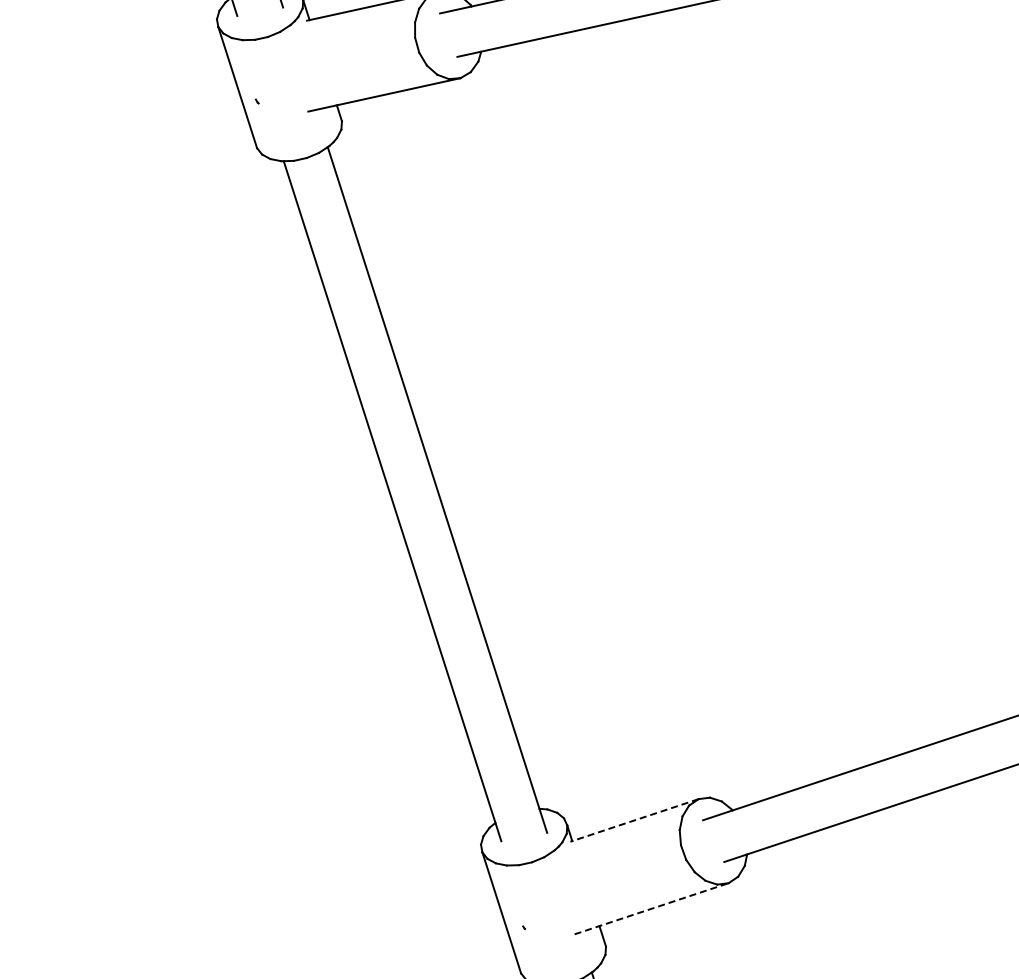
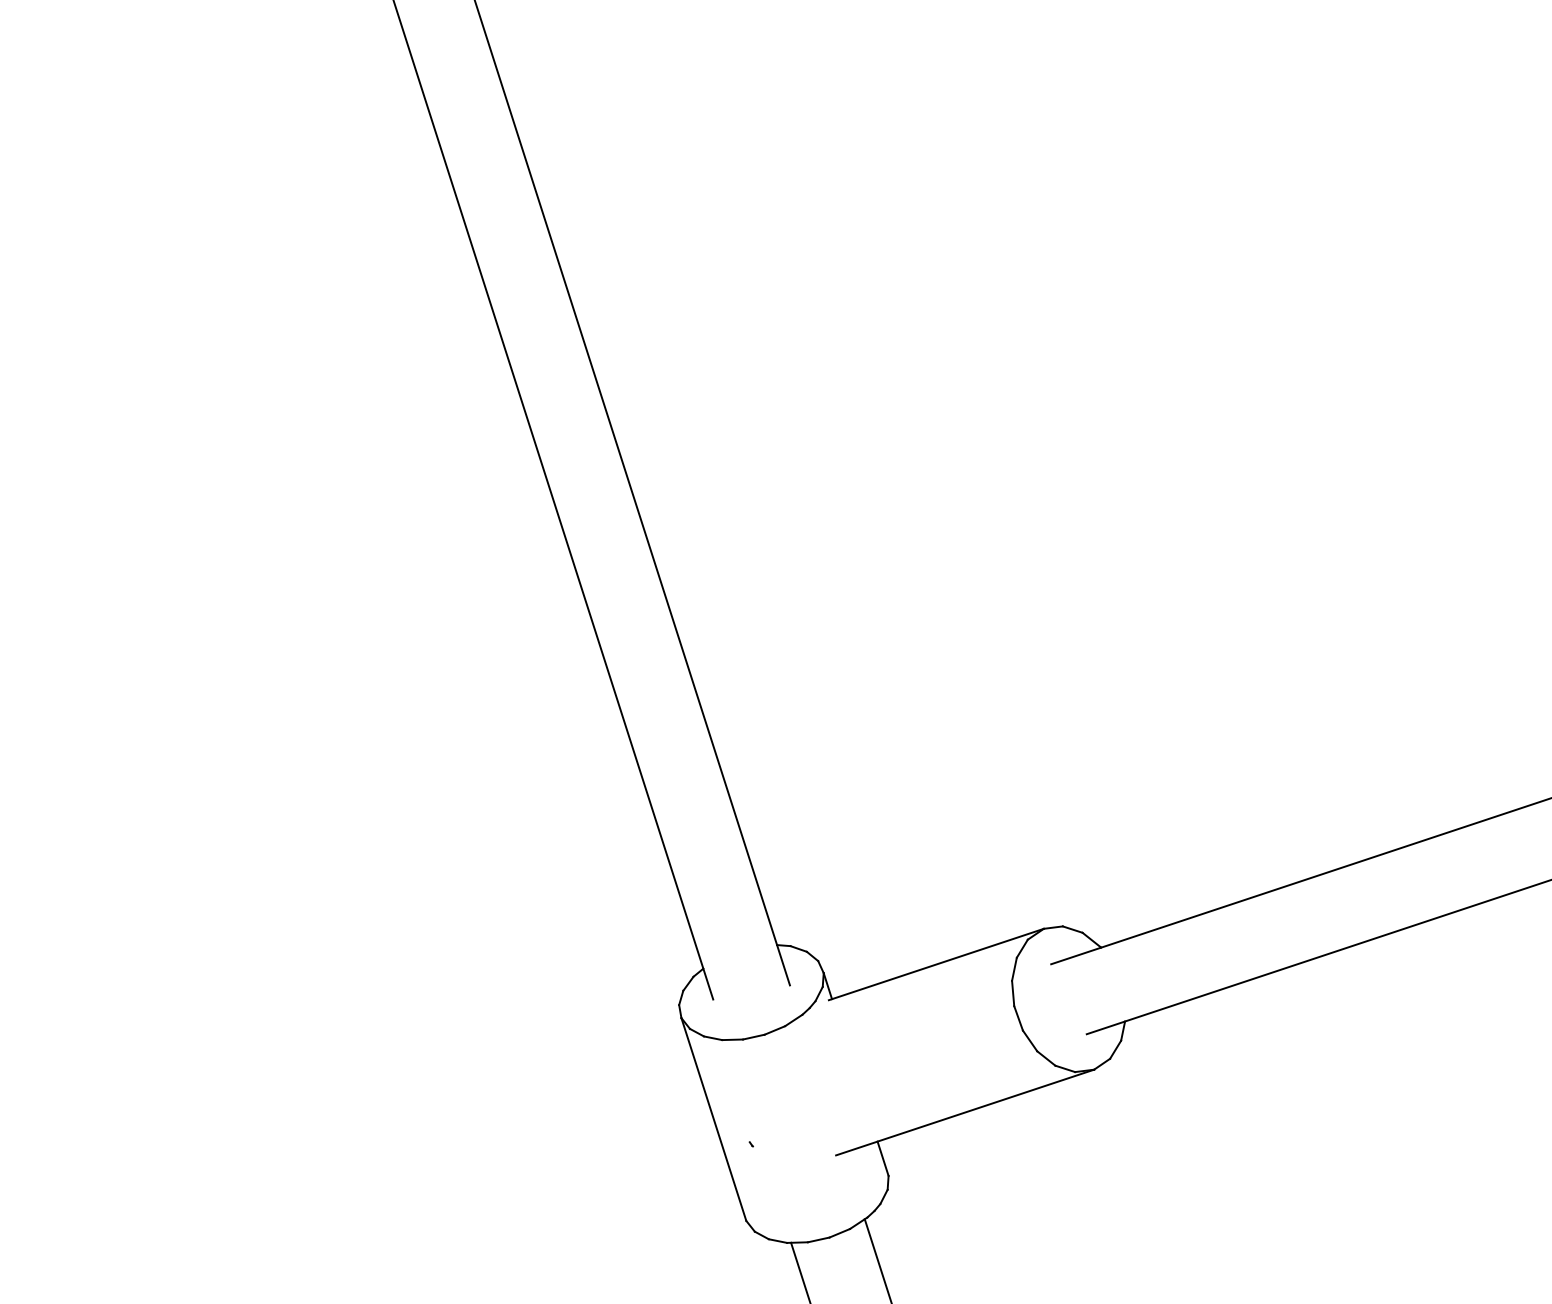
line: (634, 820) -> (936, 964), dashed -> solid
line: (652, 908) -> (966, 1112), dashed -> solid

